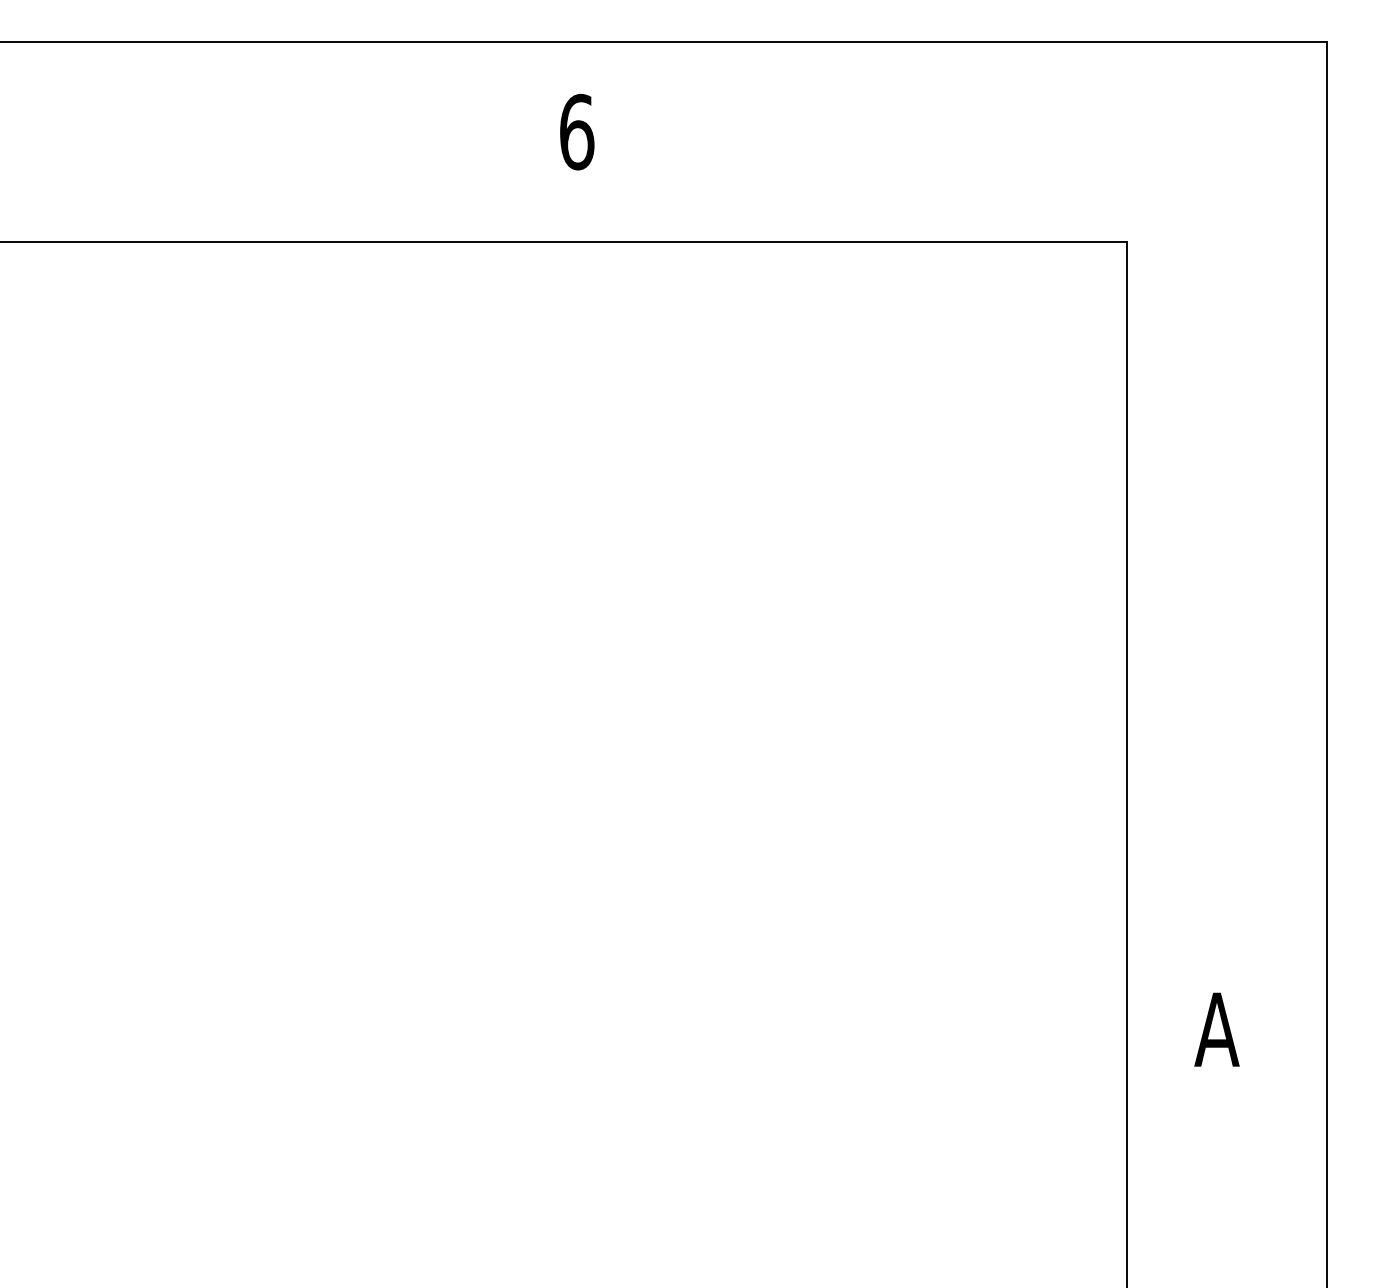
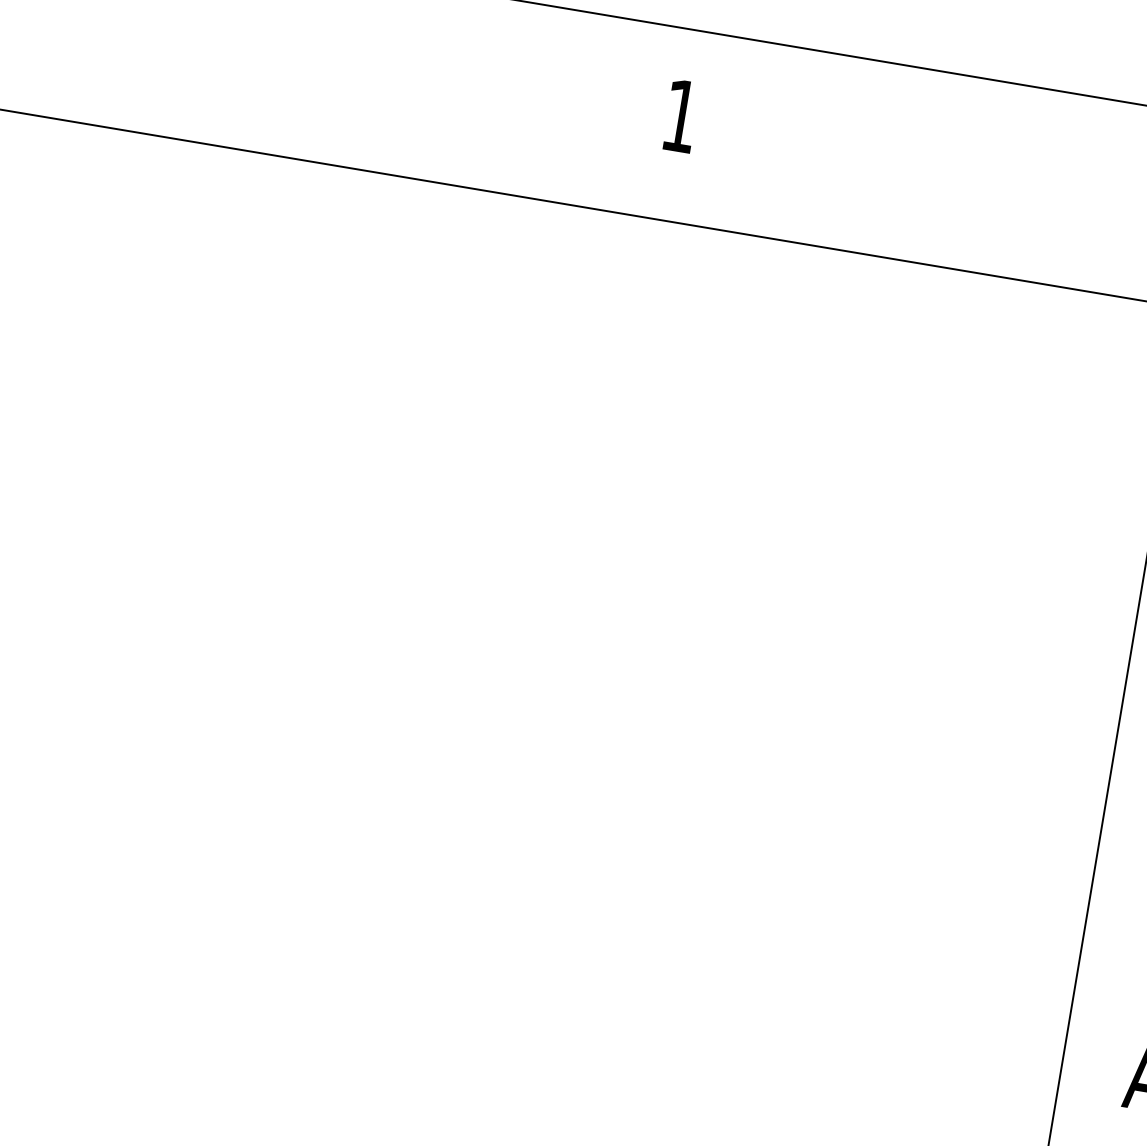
text: (577, 131) -> (681, 115), 6 -> 1

